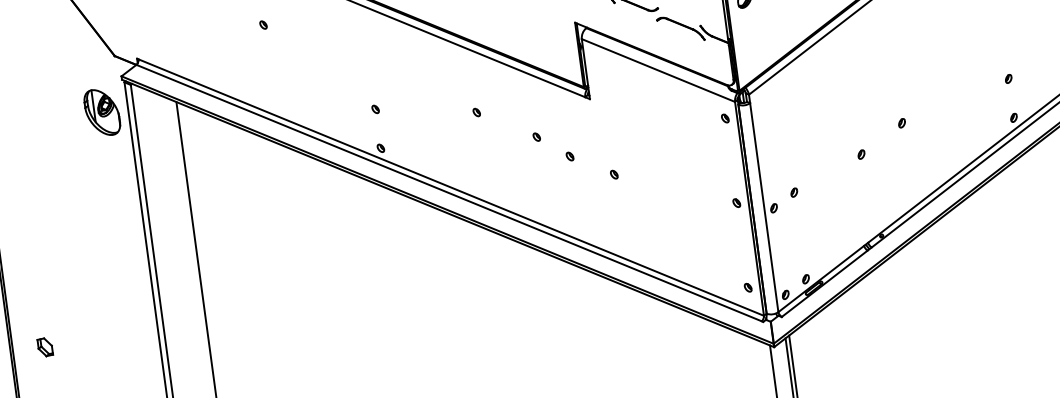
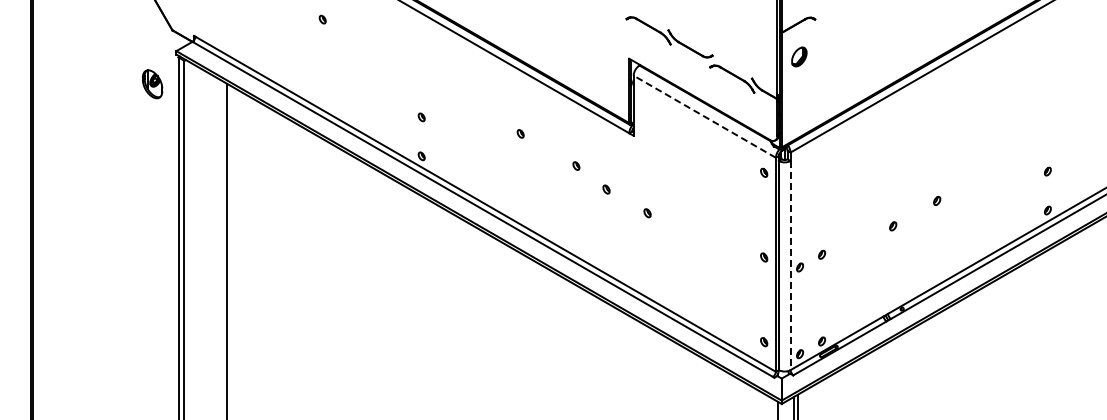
line: (658, 70) -> (704, 116), solid -> dashed
part: (102, 112) -> (152, 84), size x0.6
line: (764, 207) -> (790, 265), solid -> dashed
part: (45, 347) -> (65, 307), removed

